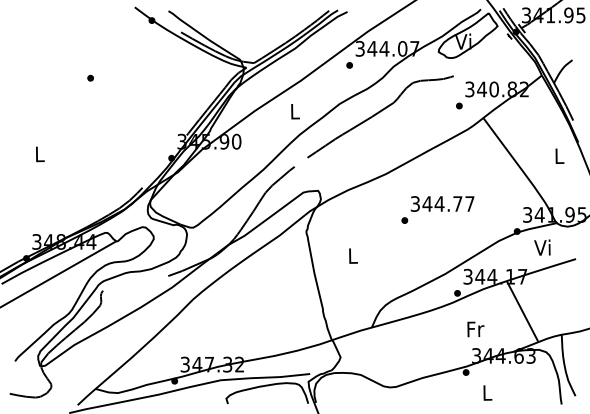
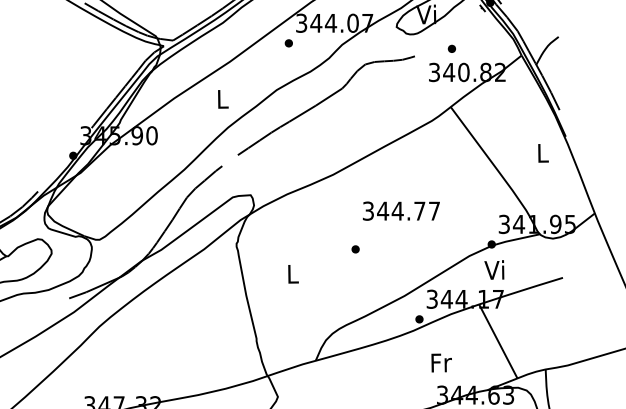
part: (459, 105) -> (452, 48), moved
part: (404, 220) -> (355, 249), moved
text: (542, 247) -> (494, 269), moved

